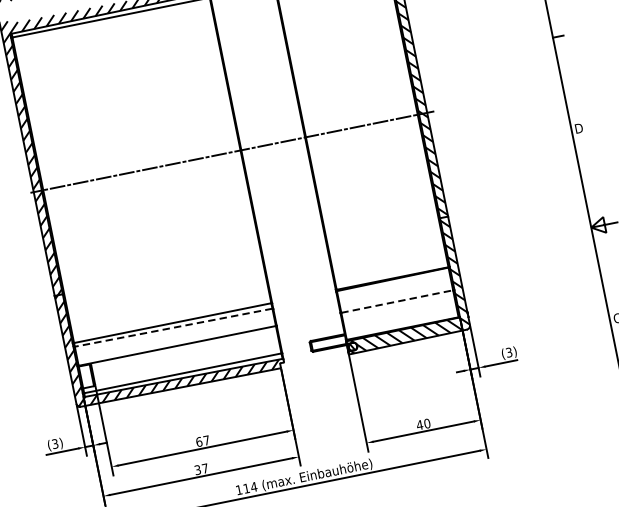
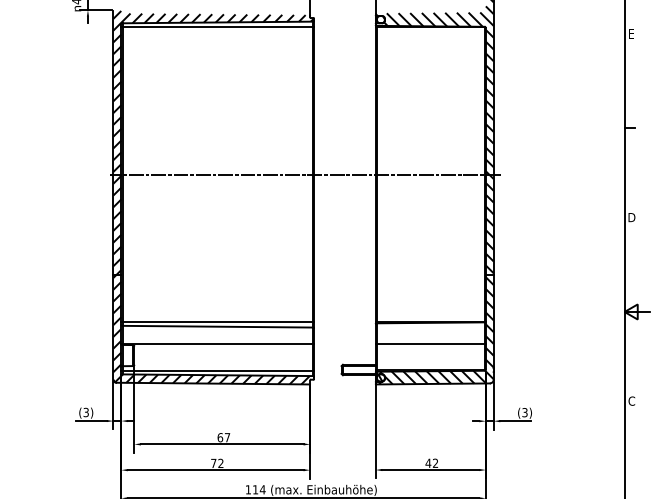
line: (398, 301) -> (431, 344), dashed -> solid
line: (173, 327) -> (217, 326), dashed -> solid
text: (427, 422) -> (435, 462), 40 -> 42
text: (201, 469) -> (217, 463), 37 -> 72

